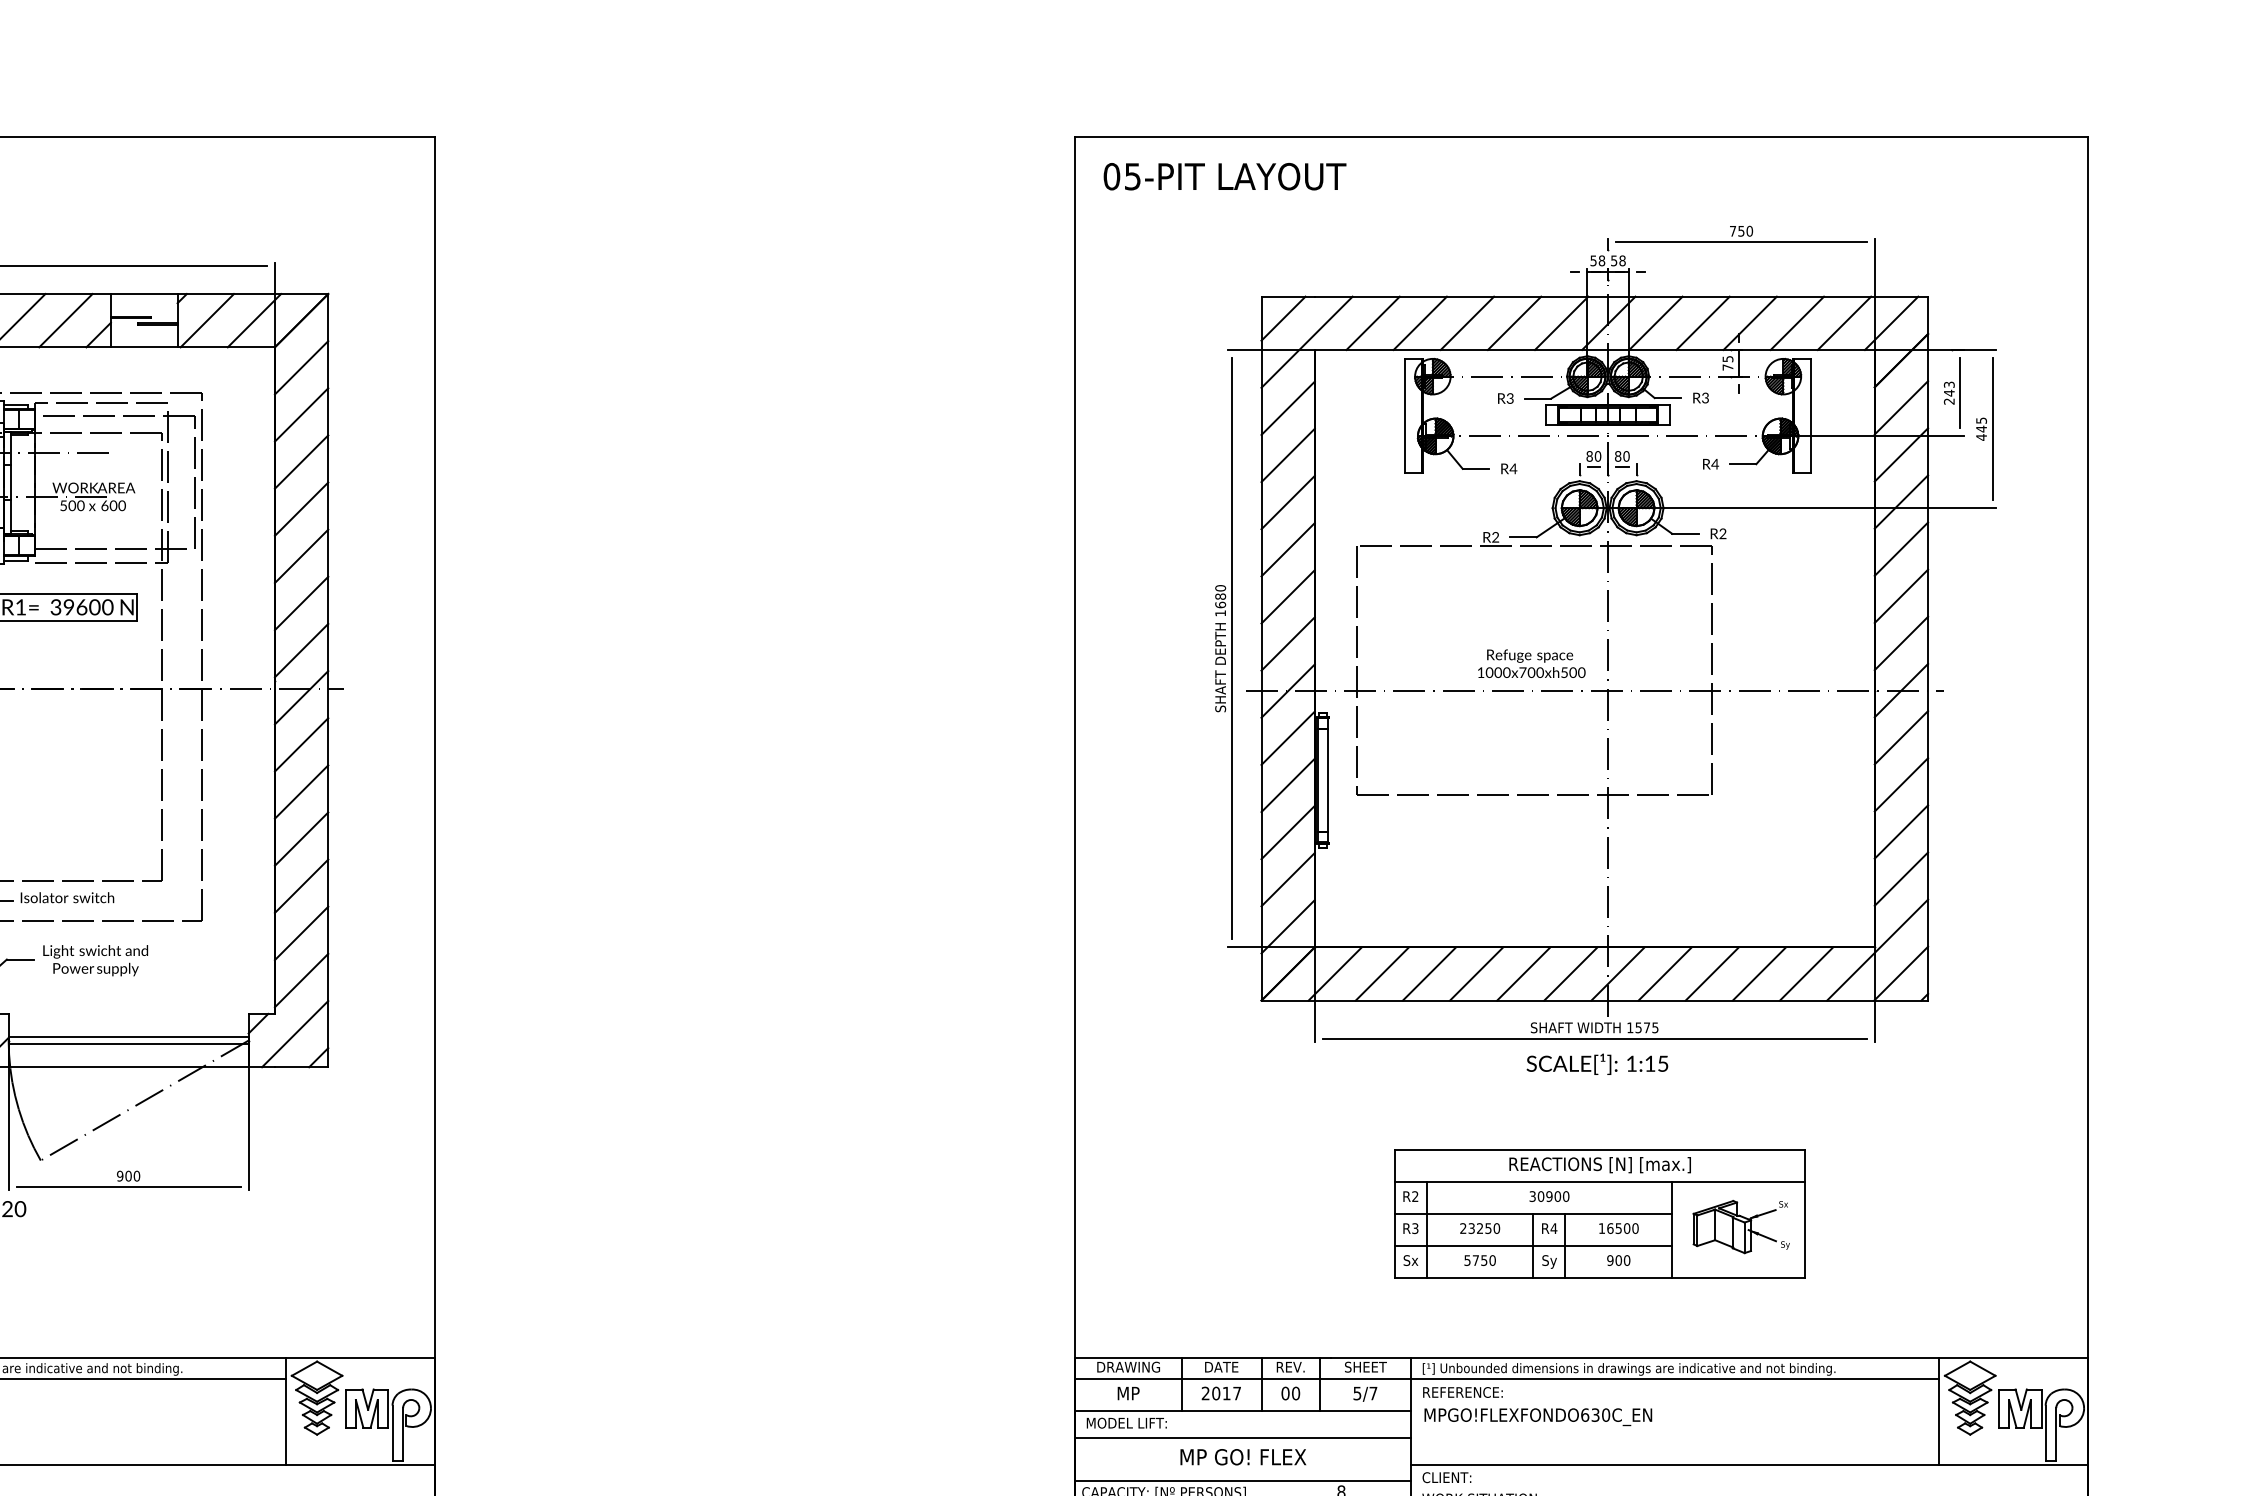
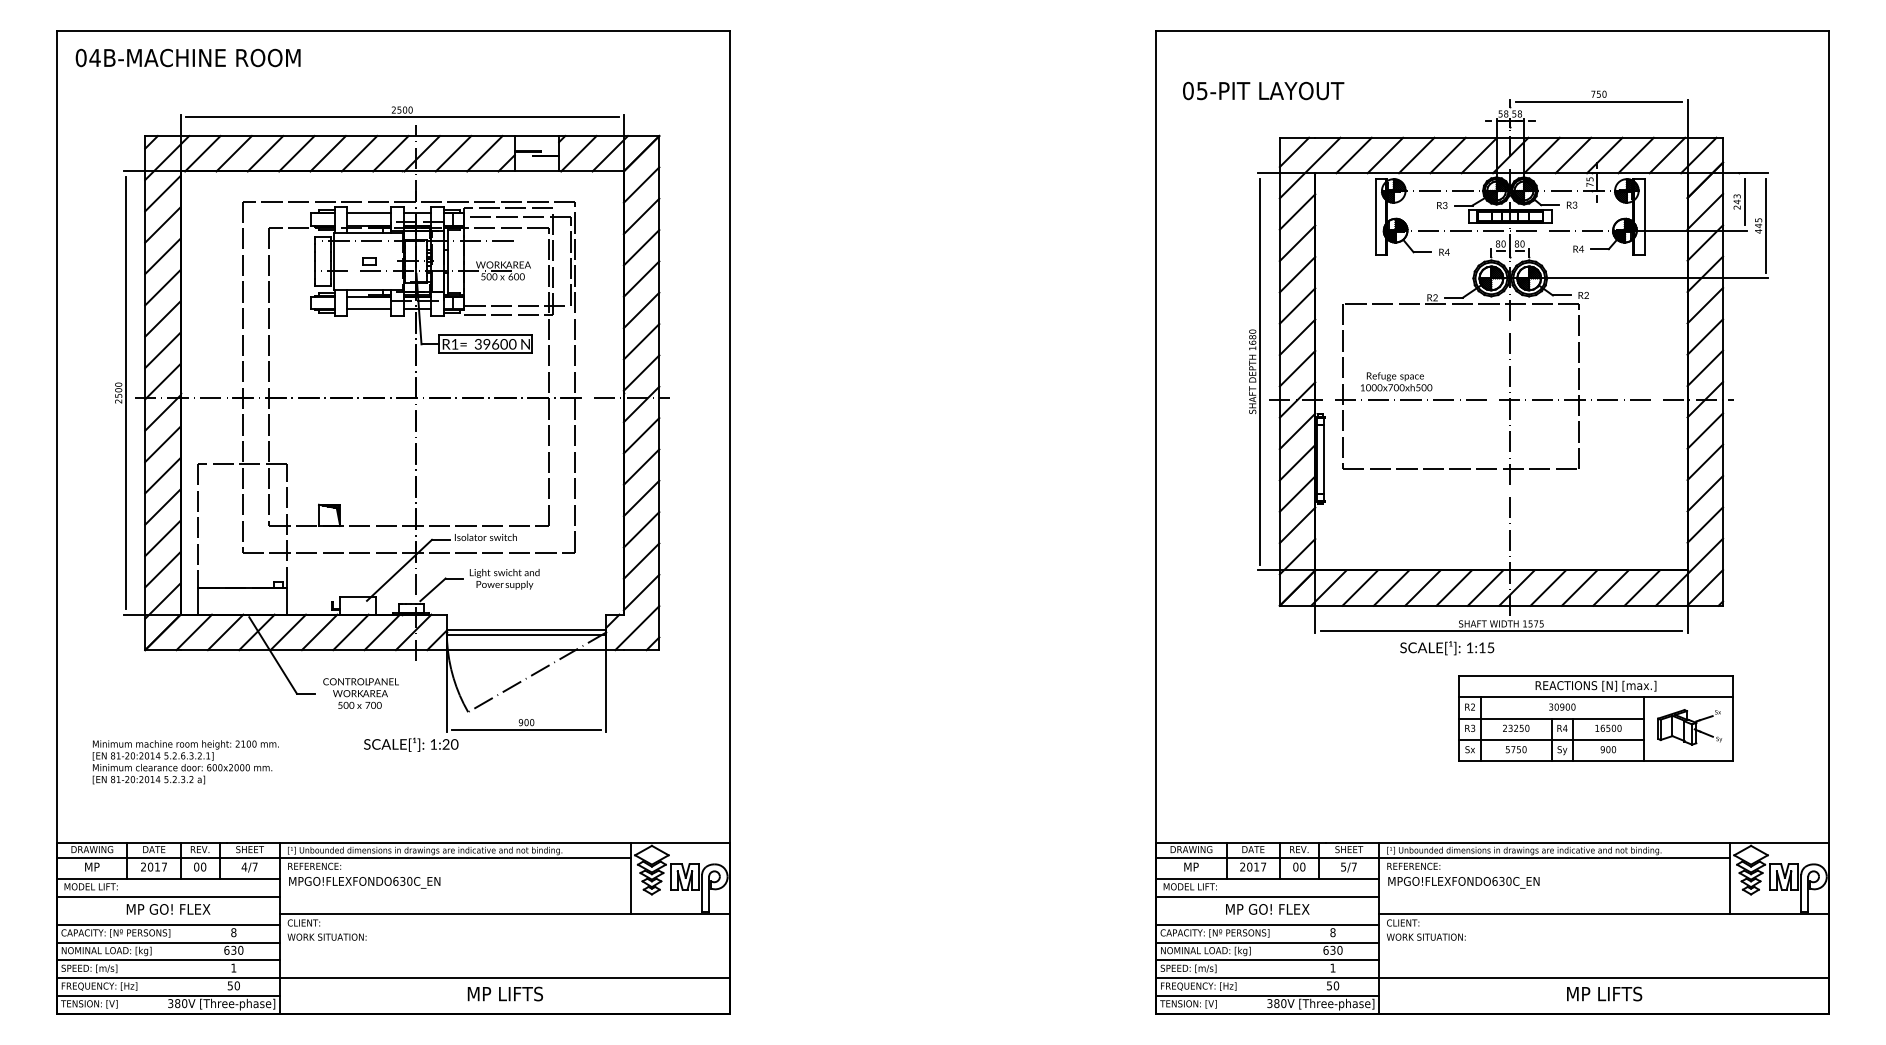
text: (1224, 175) -> (1263, 90), moved
text: (1531, 663) -> (1396, 381), moved
text: (1597, 1064) -> (1447, 648), moved
part: (1599, 1213) -> (1595, 718), moved

